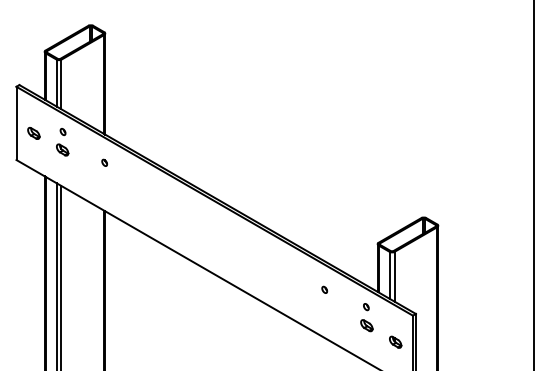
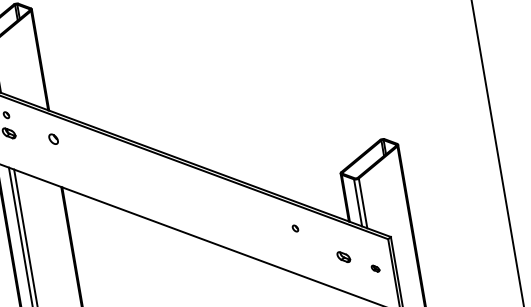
part: (104, 162) -> (53, 138), size x1.6
part: (366, 307) -> (340, 239), removed
part: (395, 341) -> (375, 268), size x0.6

